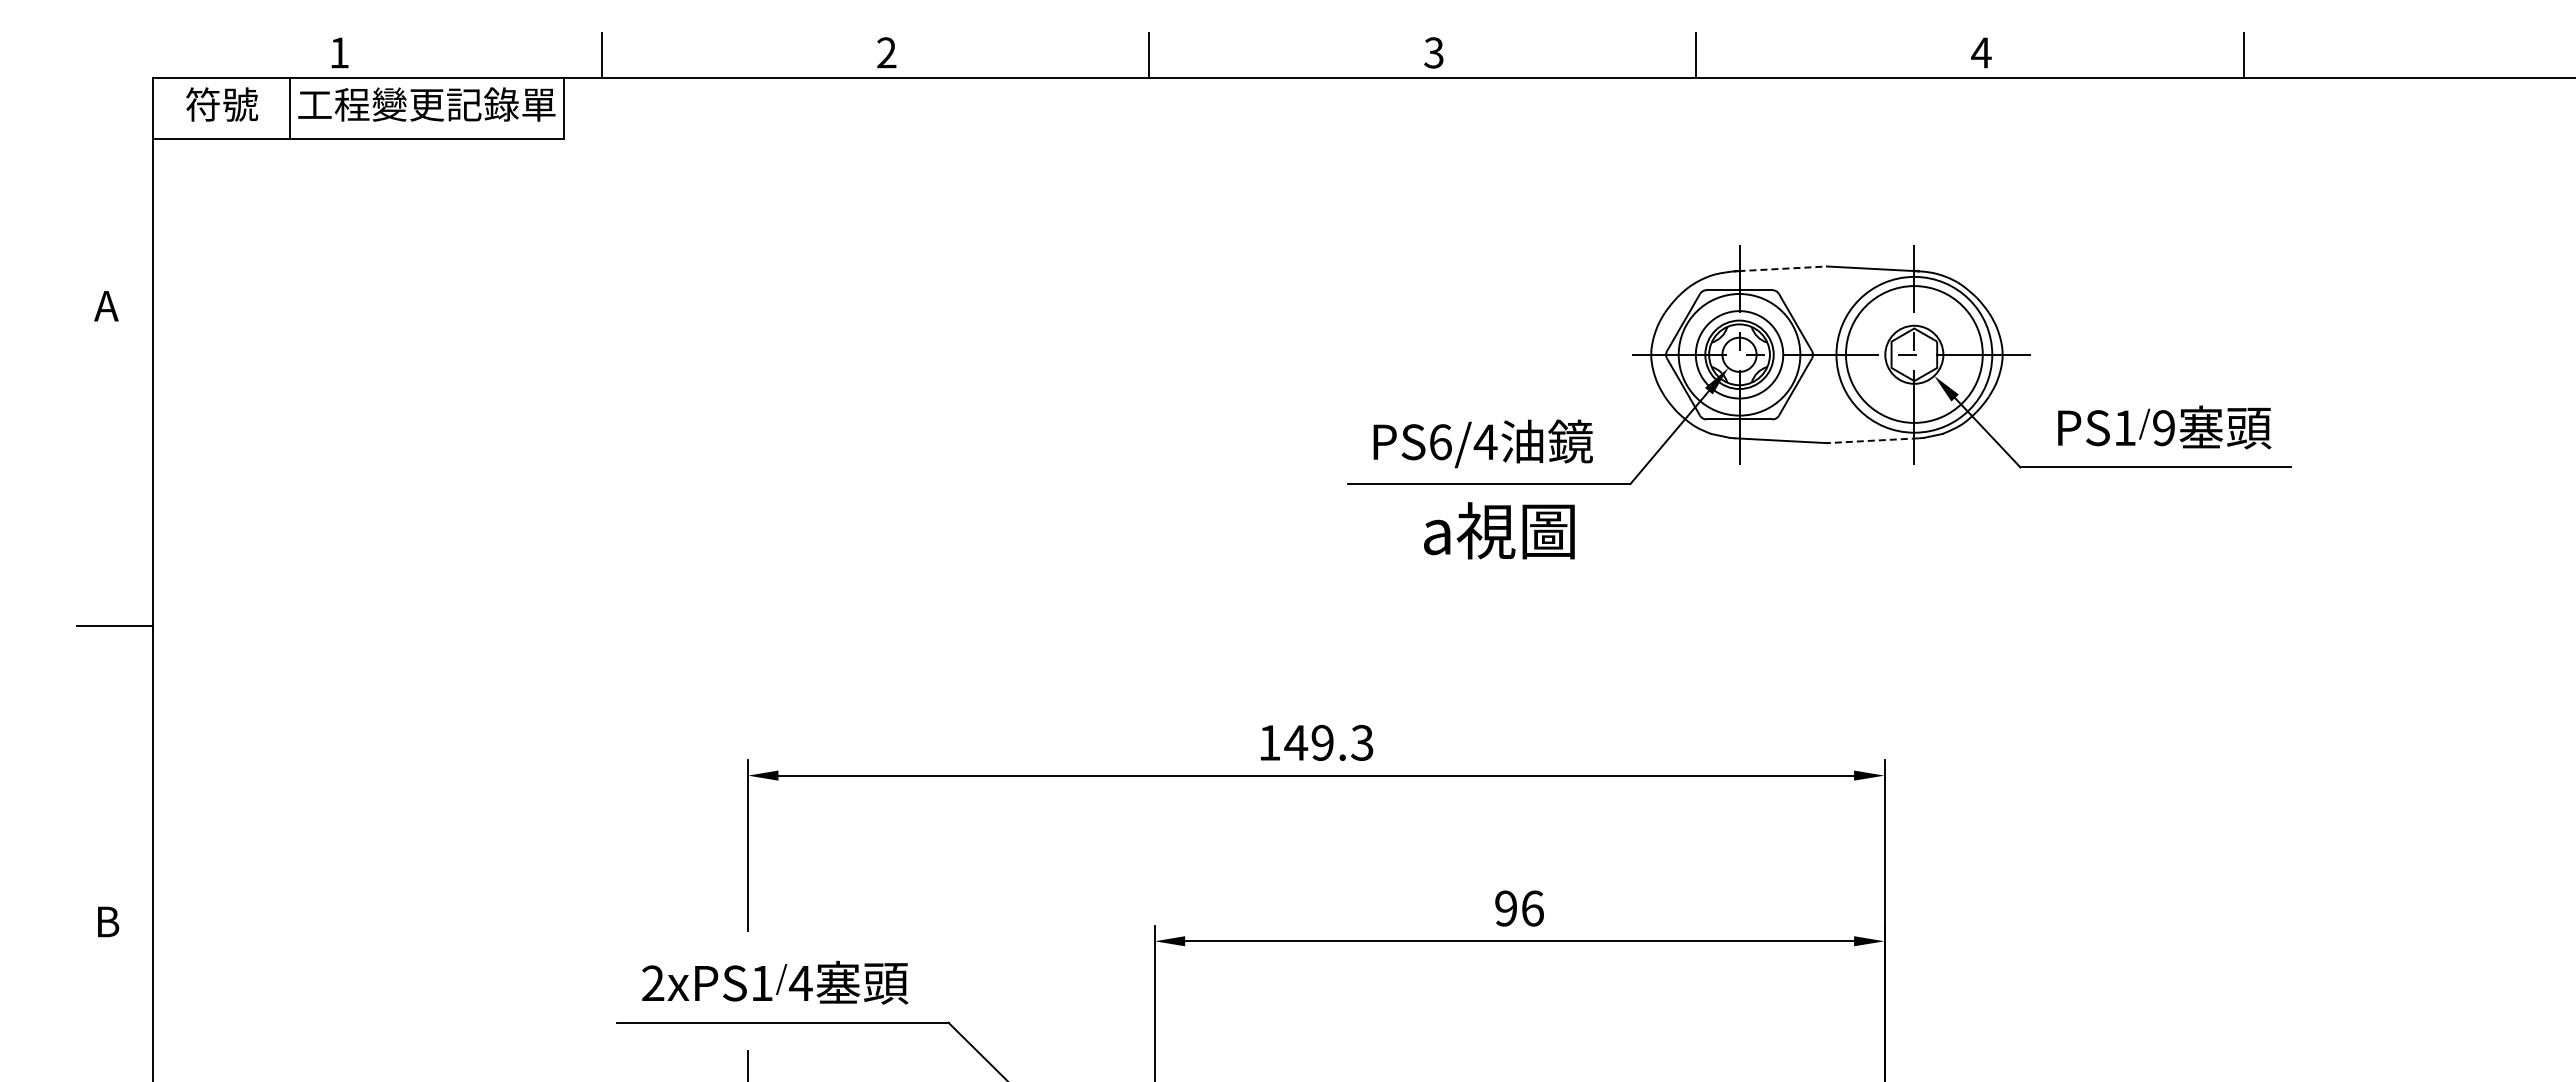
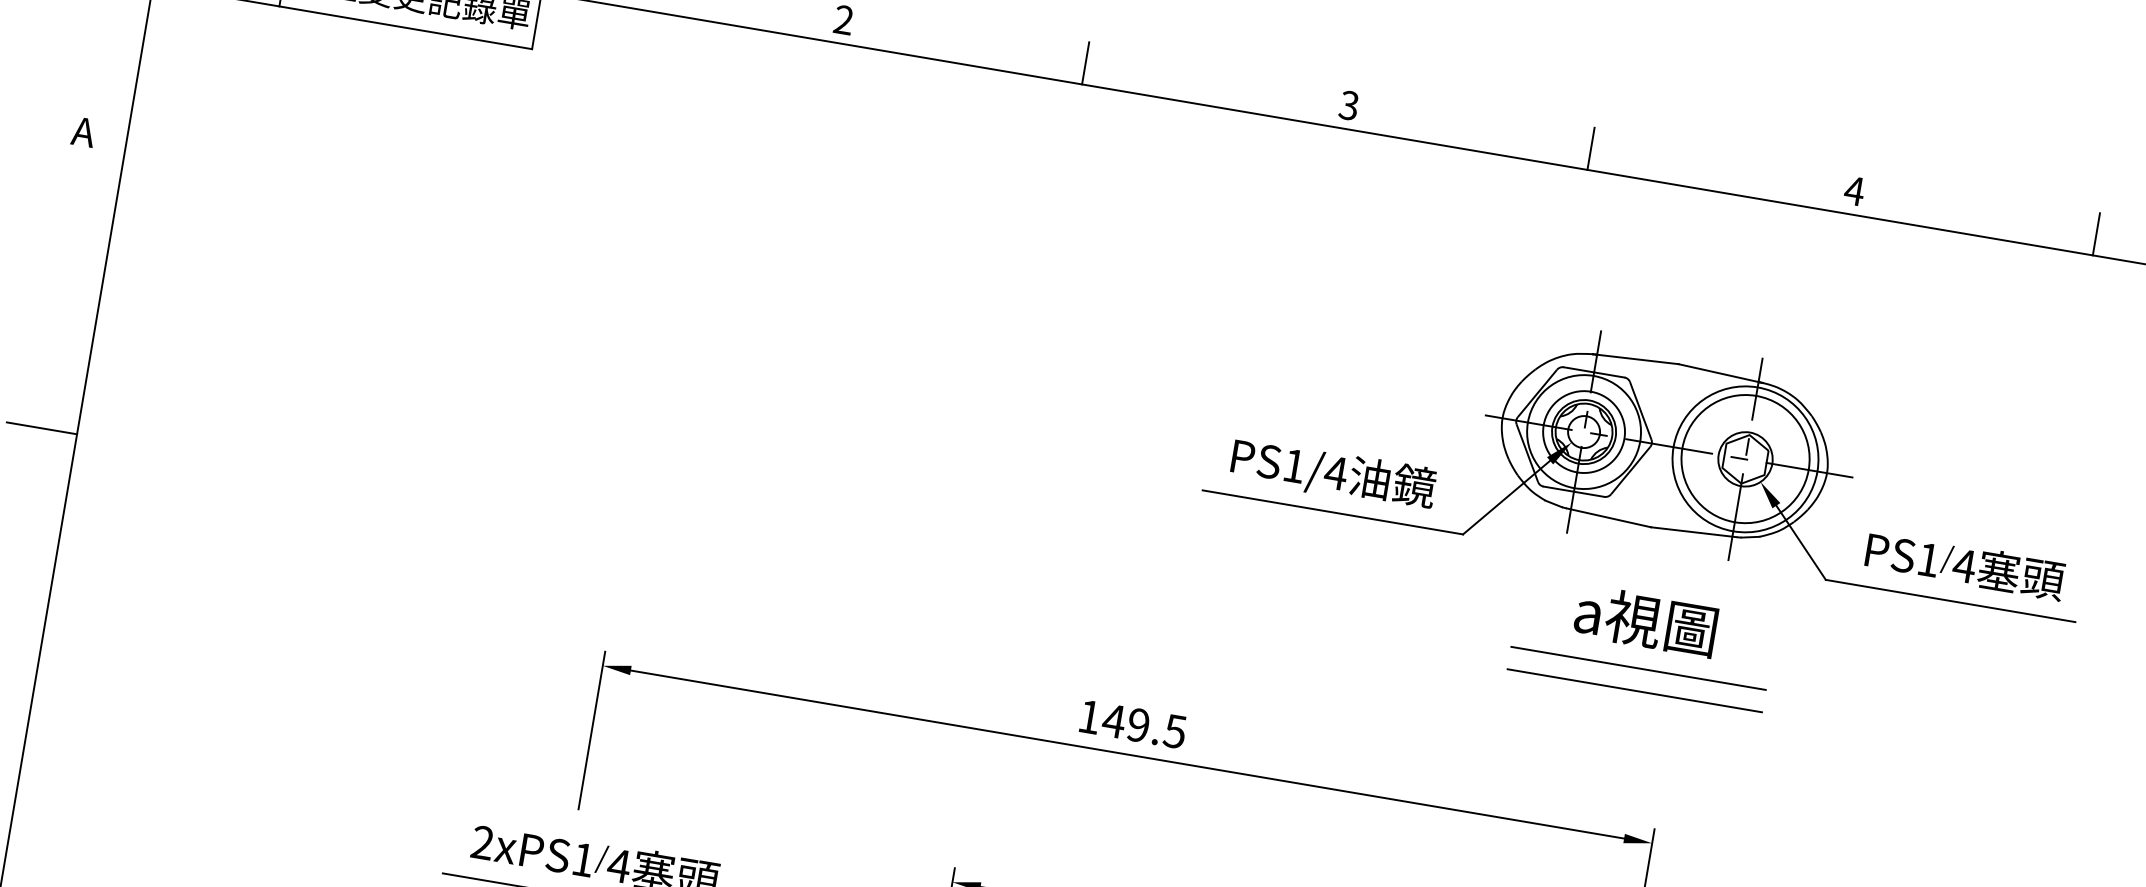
line: (1783, 268) -> (1638, 359), dashed -> solid
text: (2163, 428) -> (1964, 566), 9 -> 4
line: (1872, 440) -> (1693, 531), dashed -> solid
text: (1440, 442) -> (1294, 466), 6 -> 1
text: (1499, 530) -> (1646, 620), moved
line: (1838, 593) -> (1638, 667), added
line: (1838, 618) -> (1634, 691), added
text: (1362, 742) -> (1175, 731), 149.3 -> 149.5

